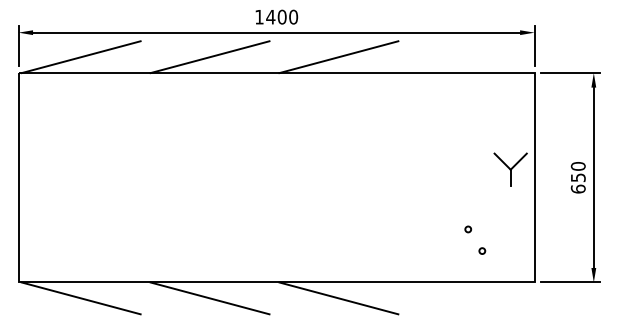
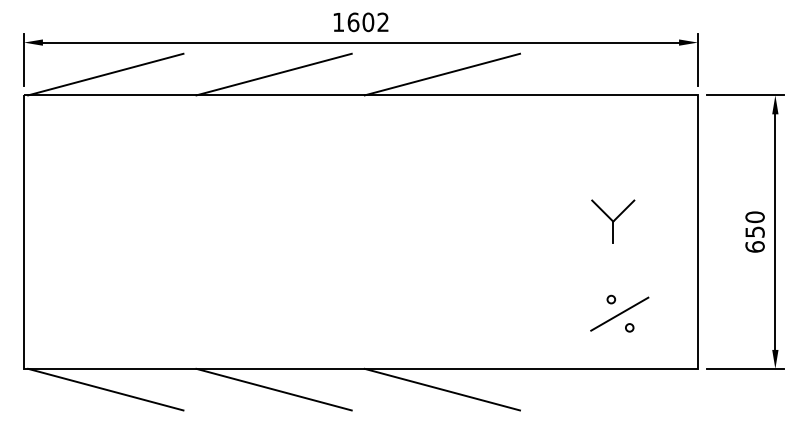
text: (282, 16) -> (368, 21), 1400 -> 1602
part: (510, 169) -> (612, 221), moved
line: (474, 240) -> (619, 314), added

